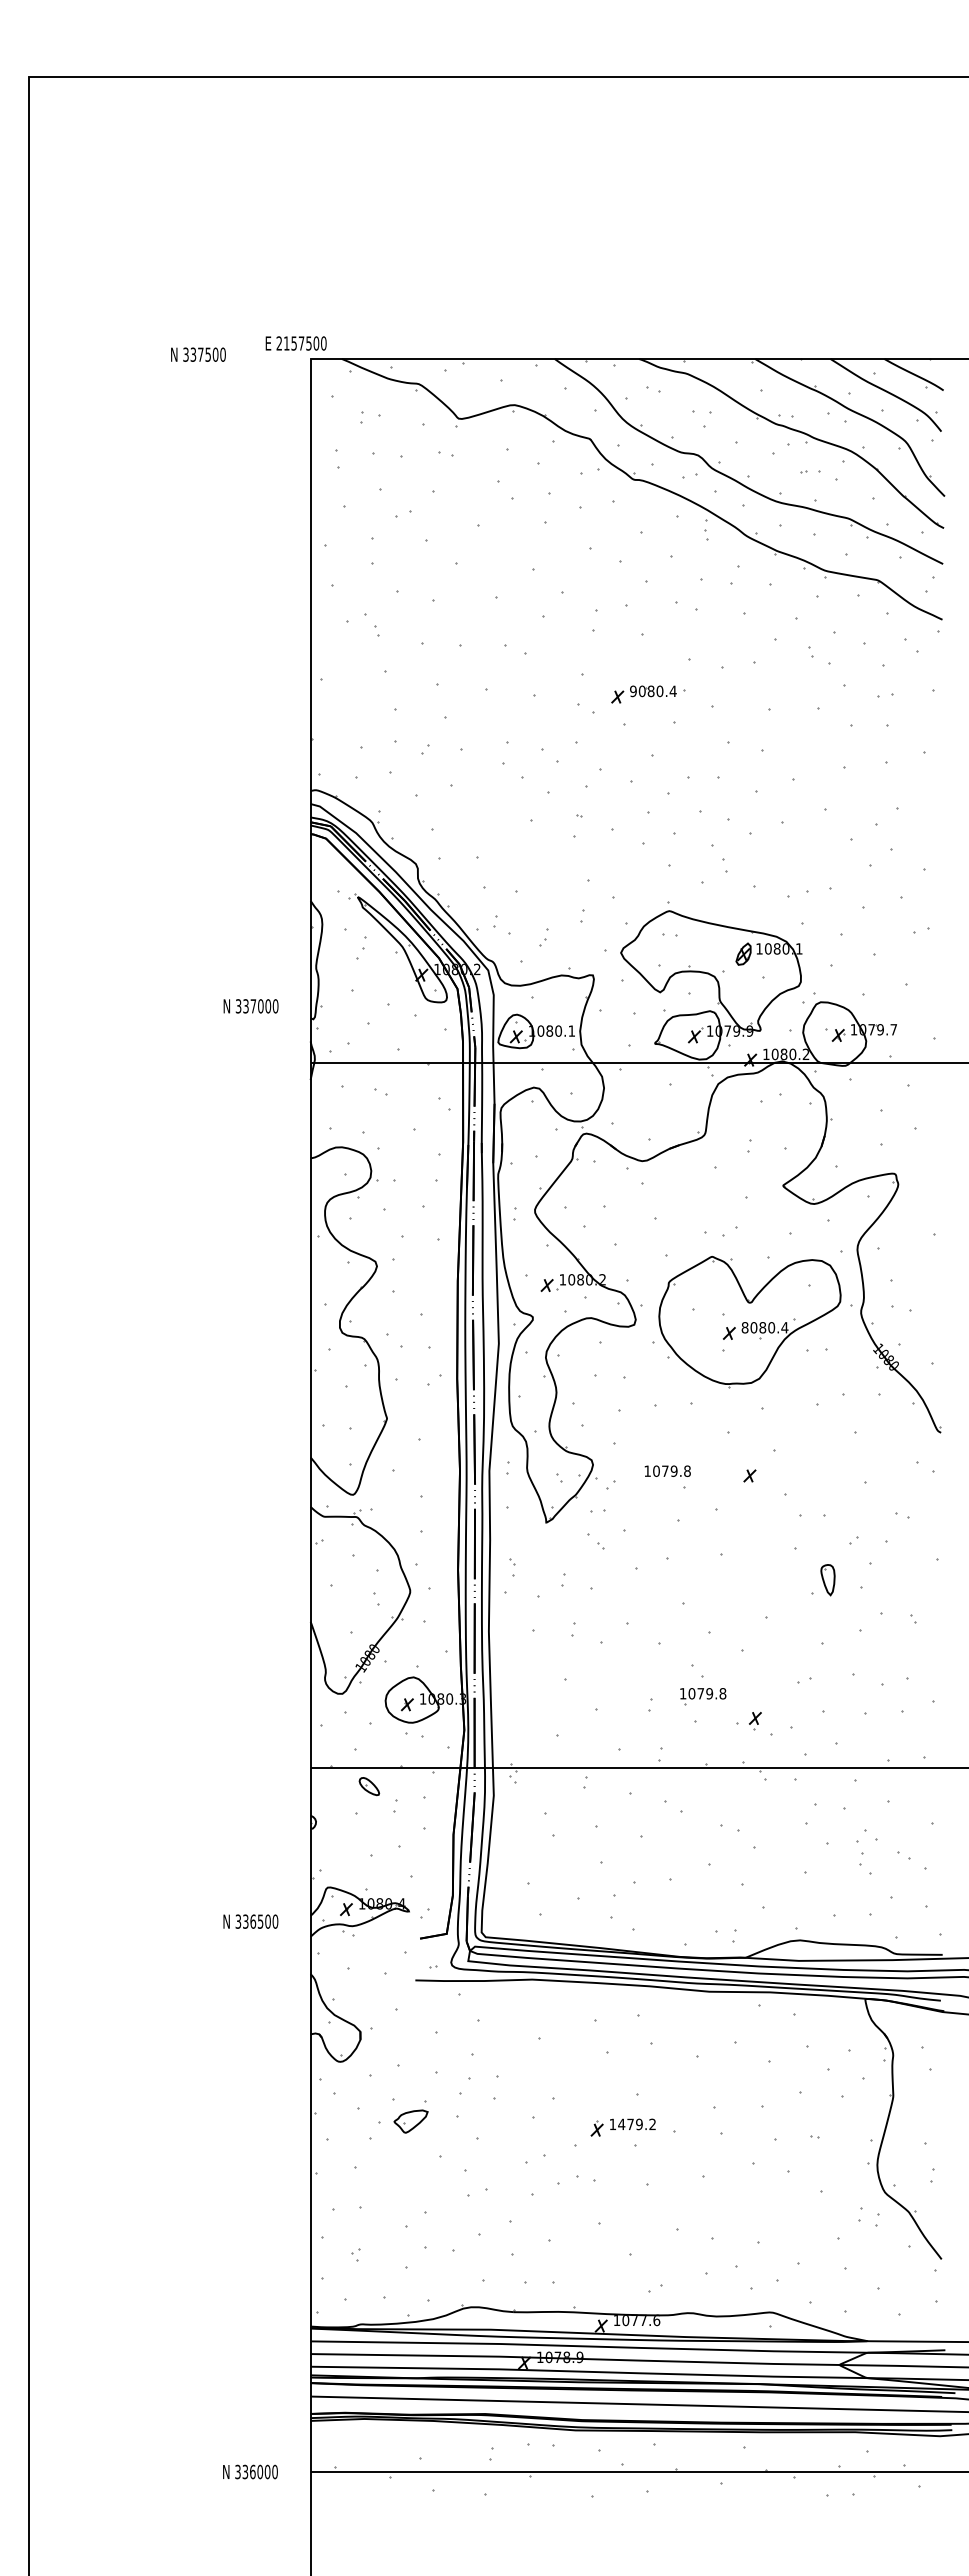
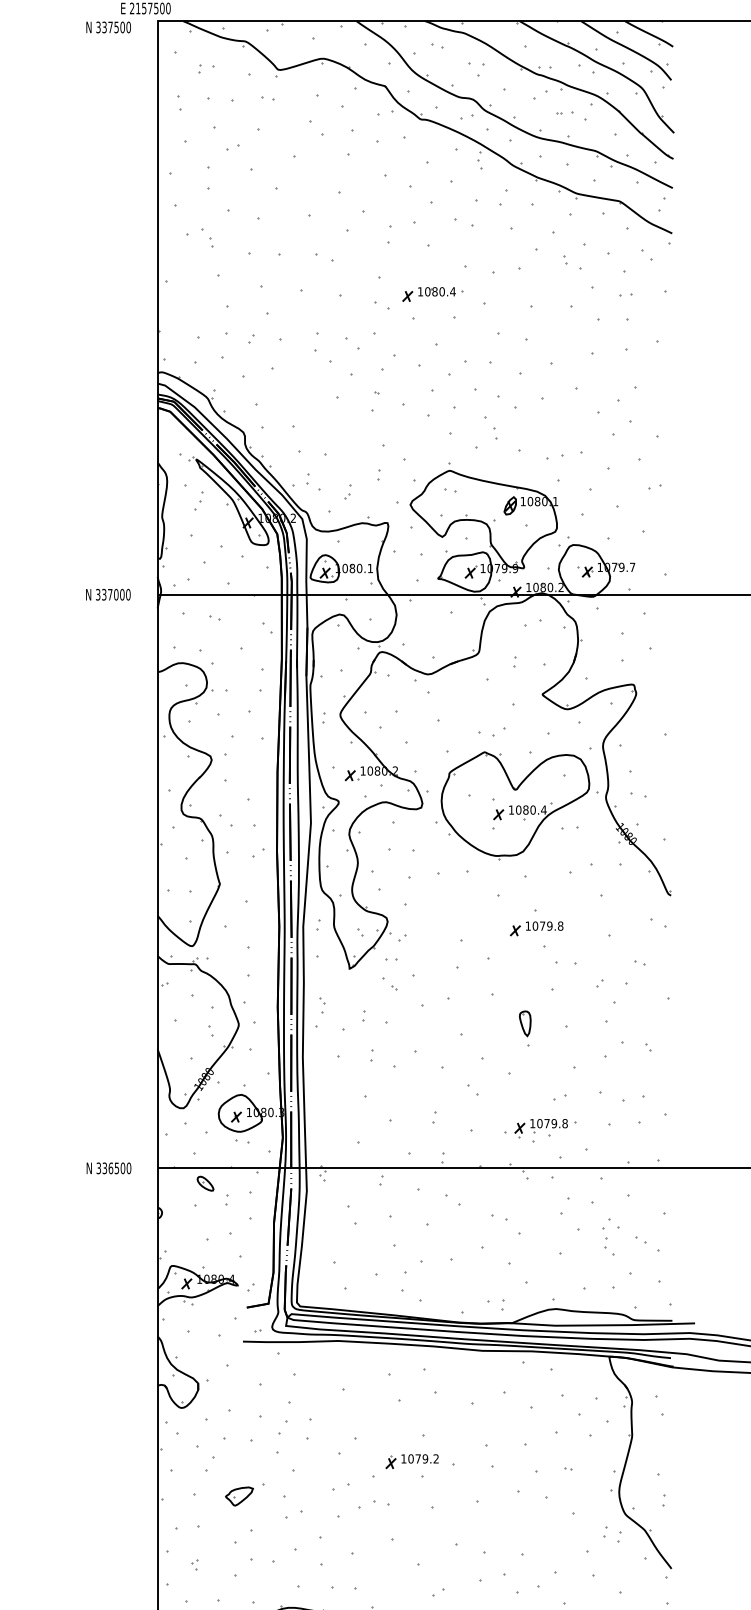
text: (198, 354) -> (108, 27), moved
text: (633, 691) -> (420, 291), 9080.4 -> 1080.4
text: (250, 1006) -> (107, 594), moved
text: (744, 1327) -> (511, 809), 8080.4 -> 1080.4
text: (667, 1470) -> (544, 925), moved
part: (827, 1580) -> (524, 1024), moved
part: (703, 1696) -> (549, 1125), moved
text: (250, 1921) -> (108, 1168), moved
part: (410, 2121) -> (239, 1496), moved
text: (621, 2124) -> (410, 1458), 1479.2 -> 1079.2

